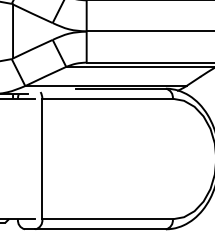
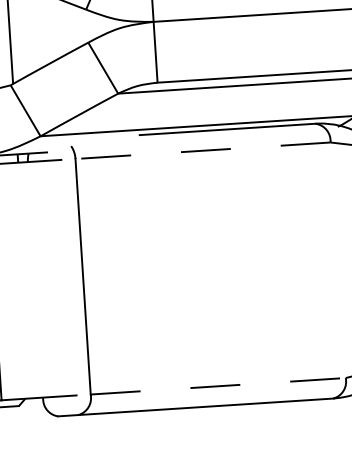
line: (107, 98) -> (202, 150), solid -> dashed
line: (108, 219) -> (220, 386), solid -> dashed

